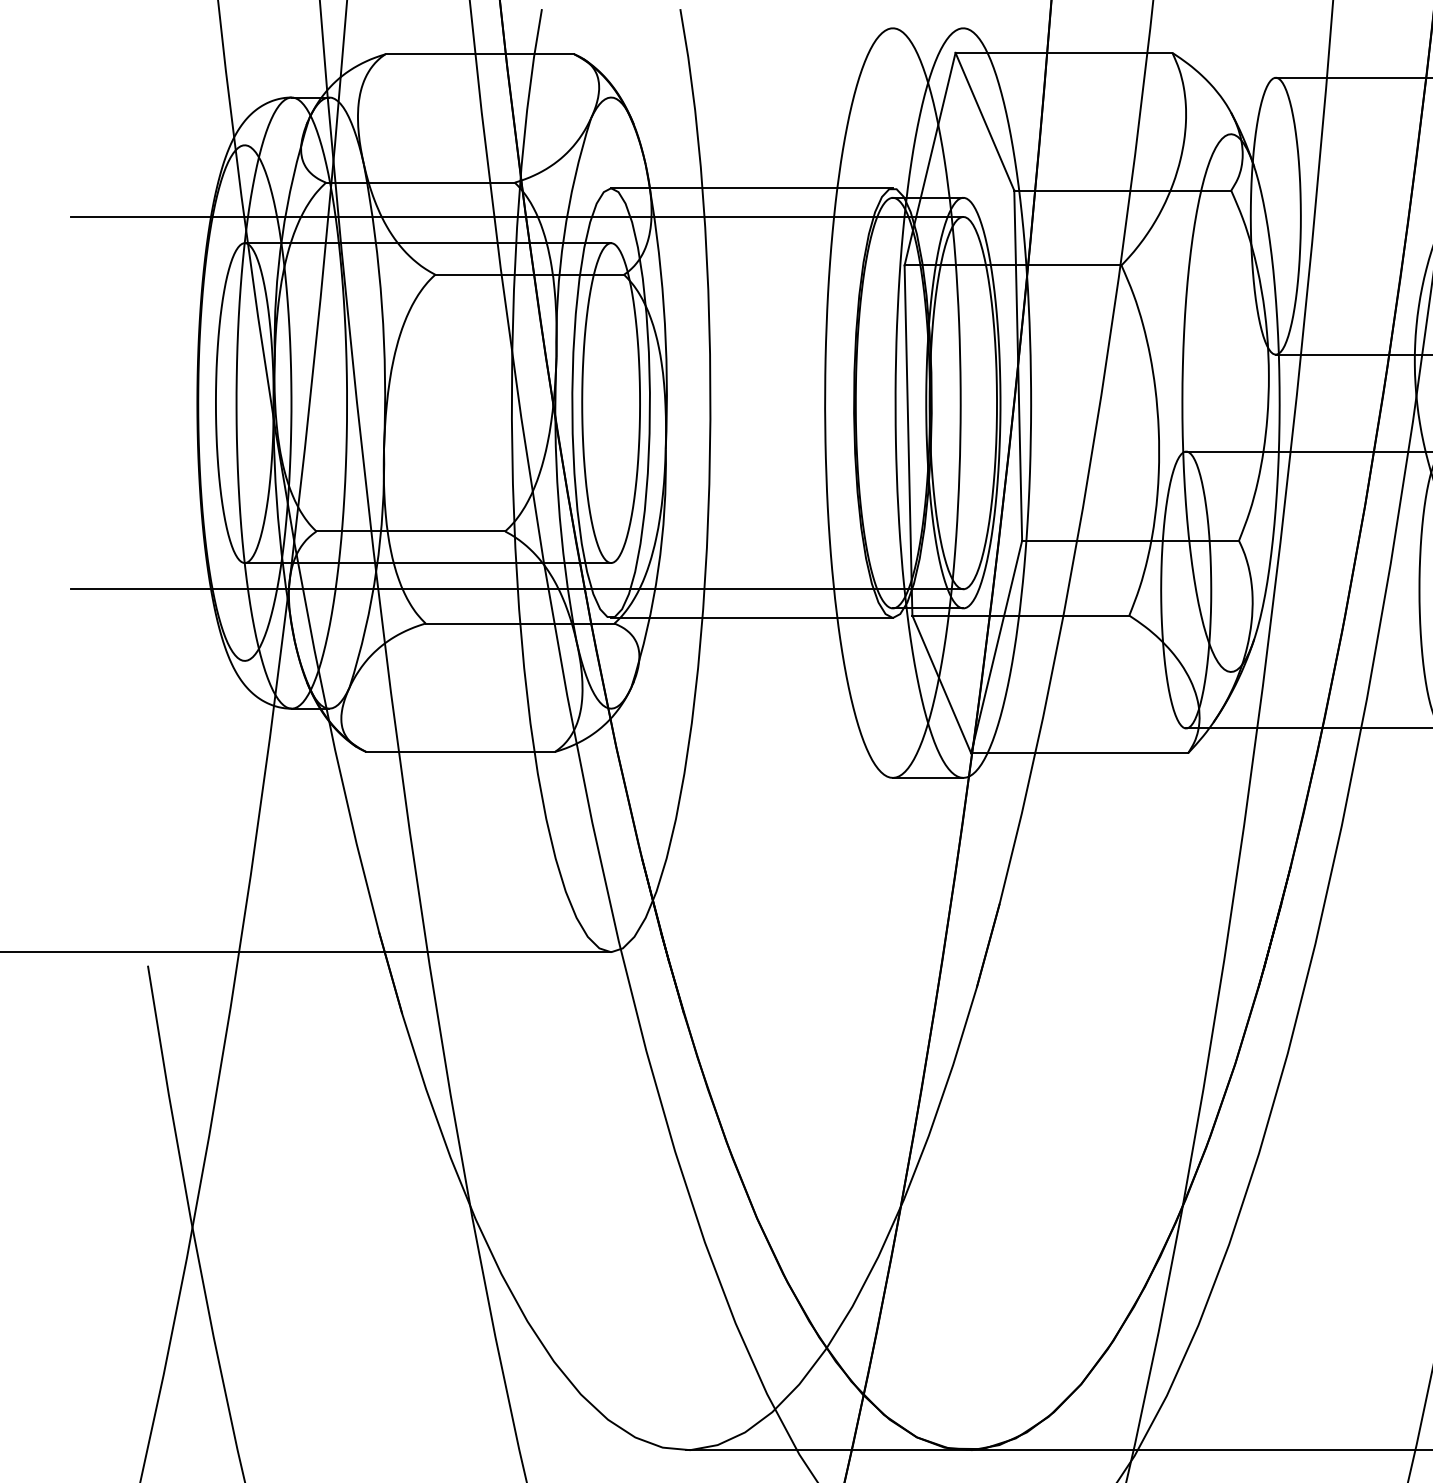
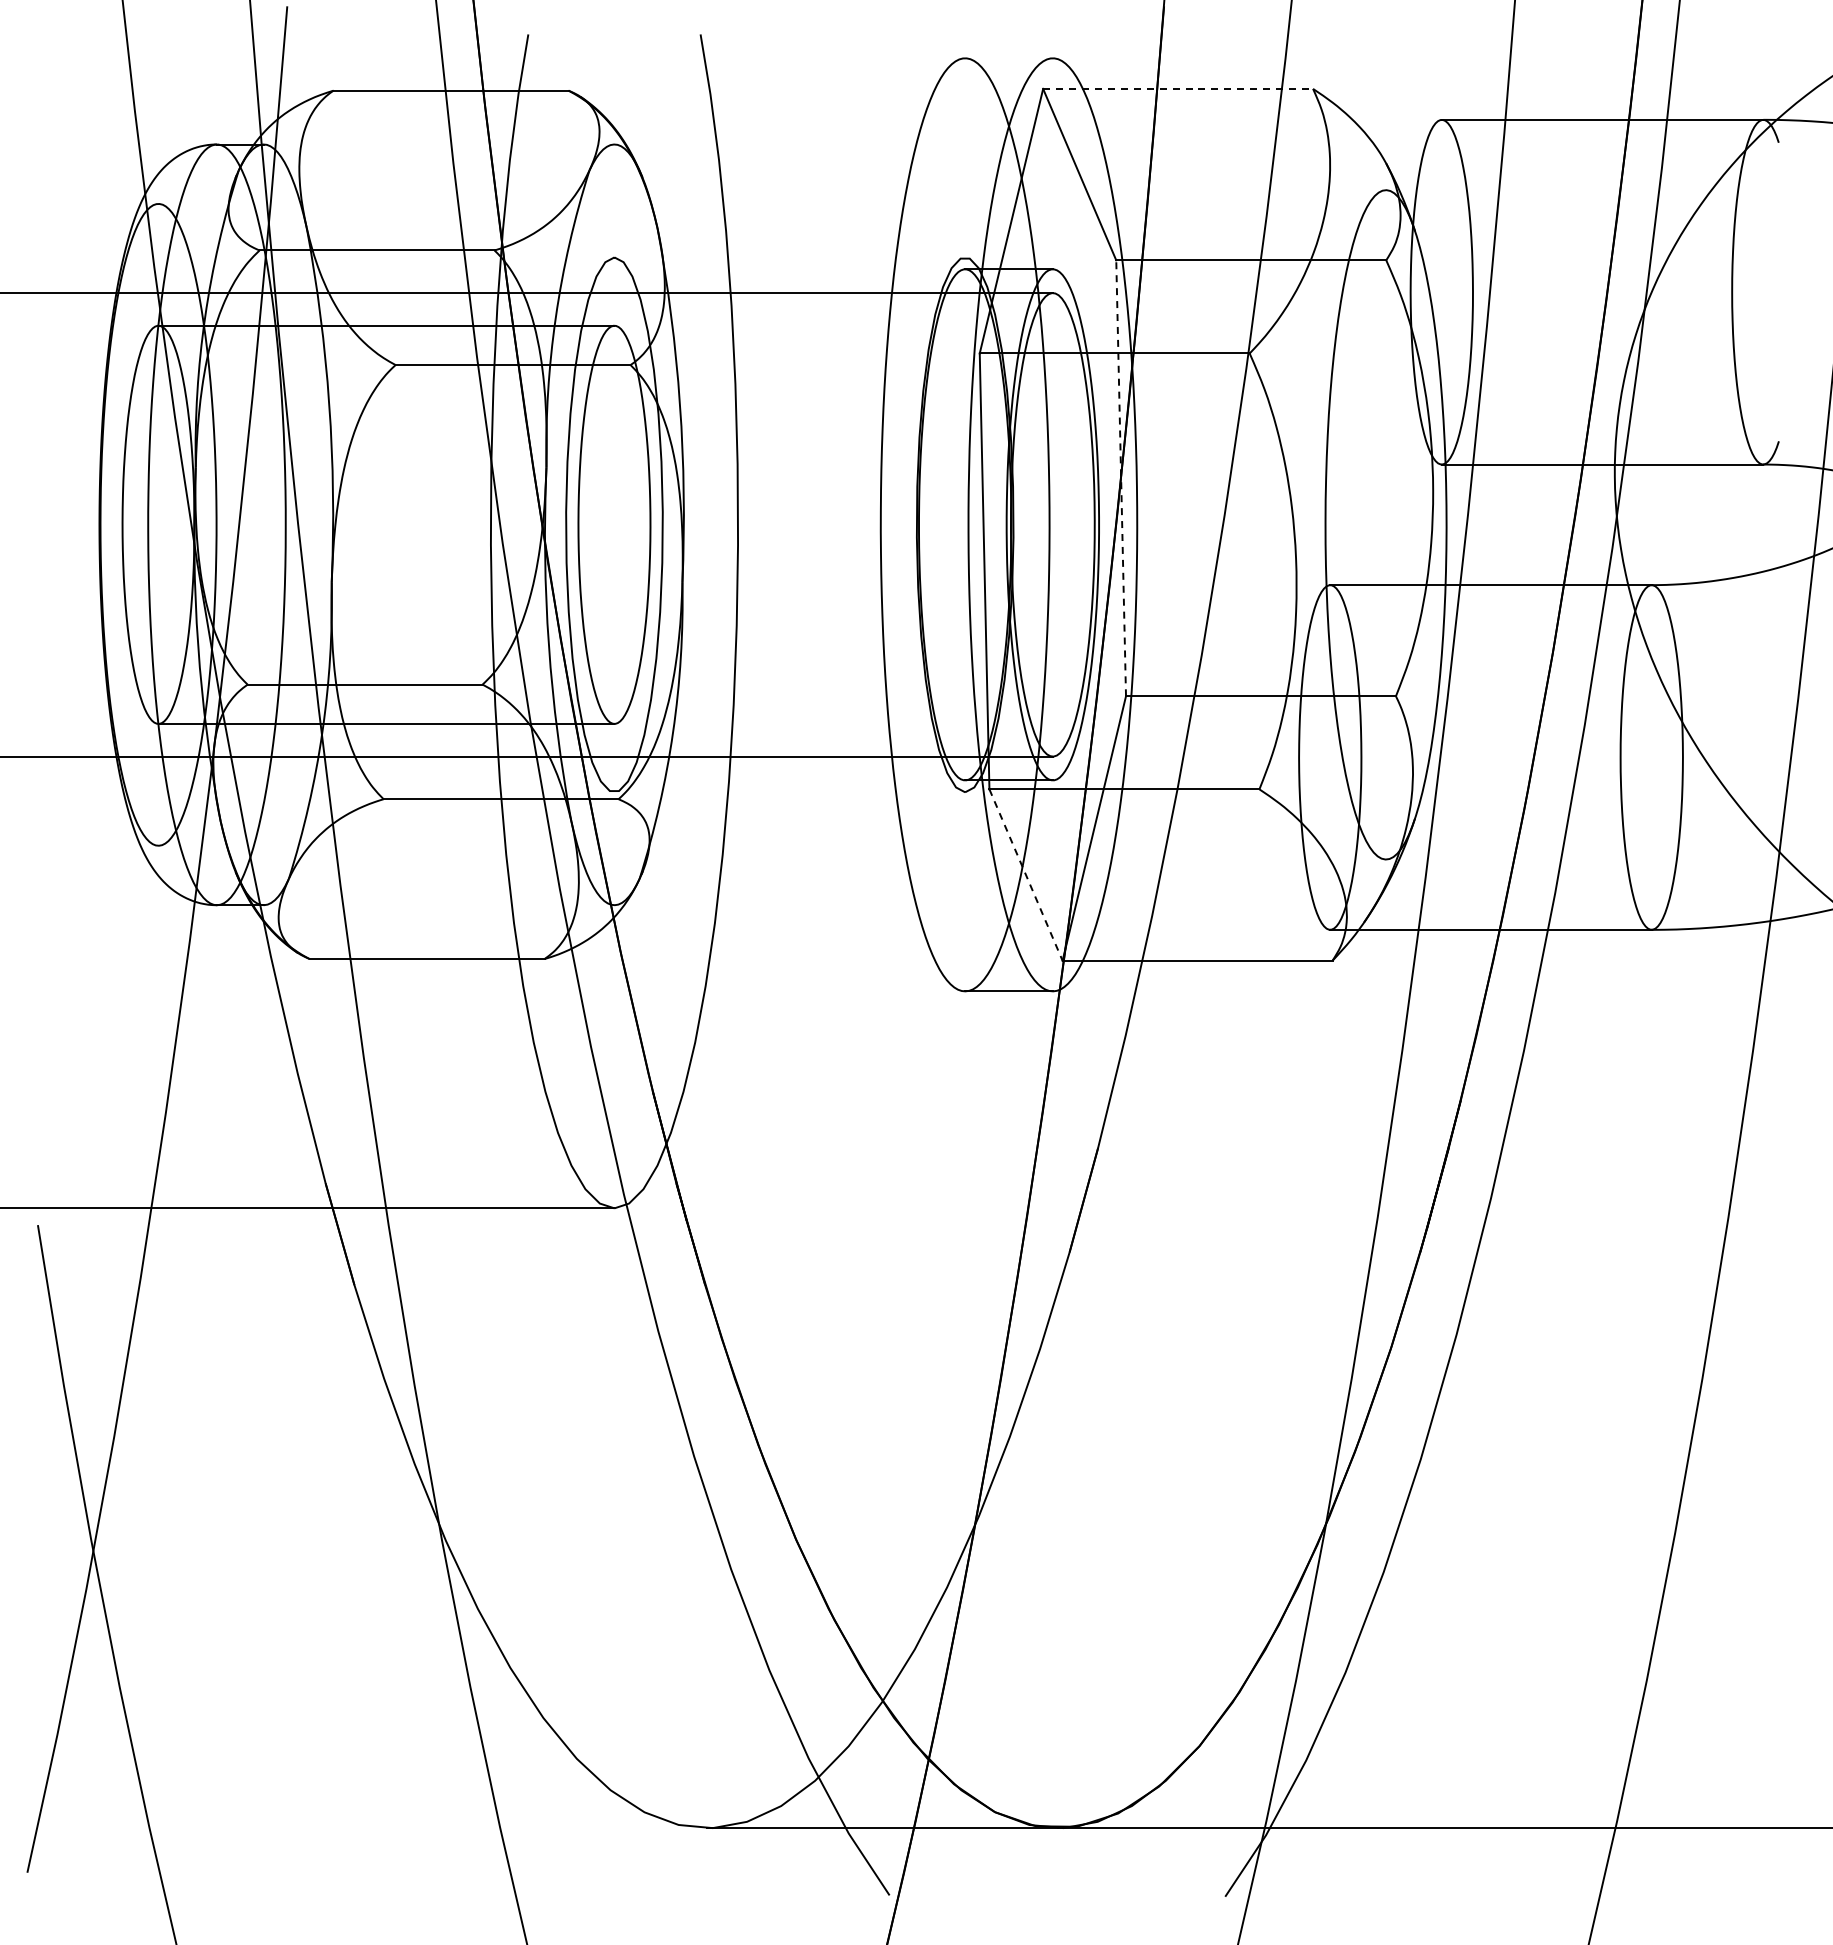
line: (1064, 52) -> (1178, 88), solid -> dashed
line: (751, 188) -> (789, 257), removed
line: (1018, 365) -> (1121, 477), solid -> dashed
line: (751, 618) -> (789, 792), removed
line: (942, 684) -> (1026, 875), solid -> dashed

